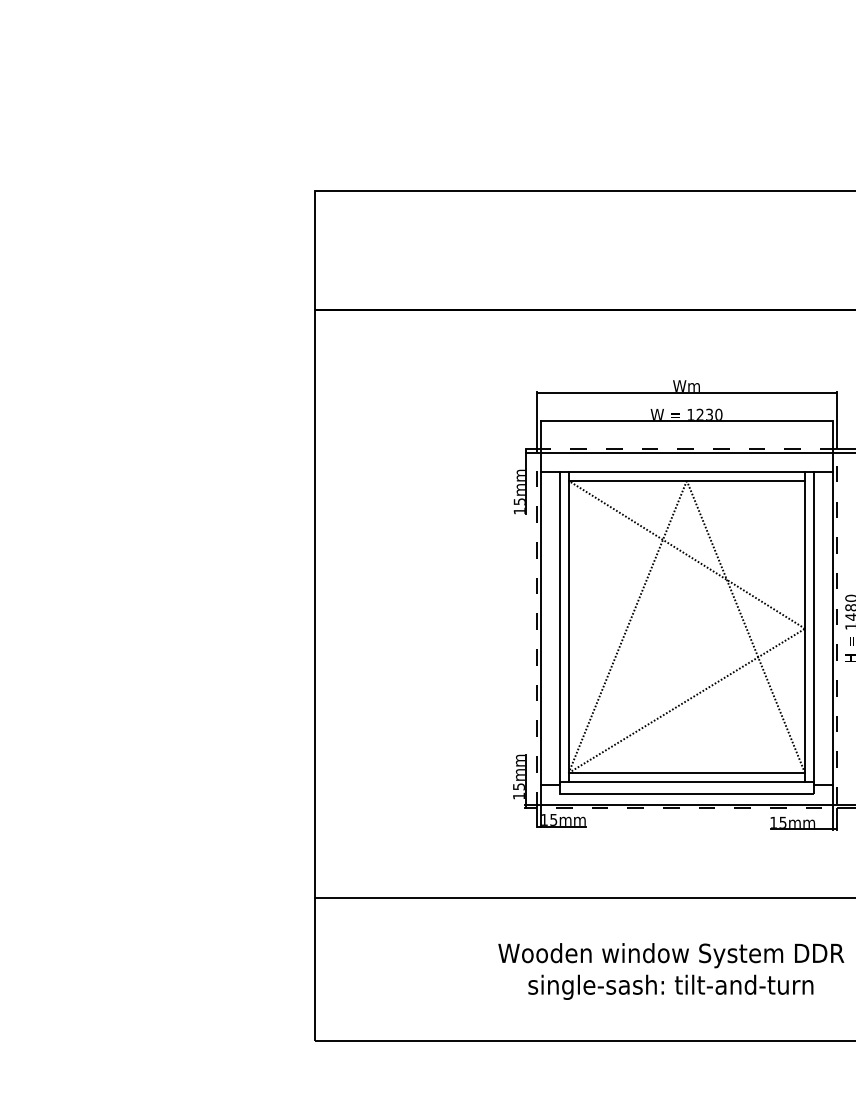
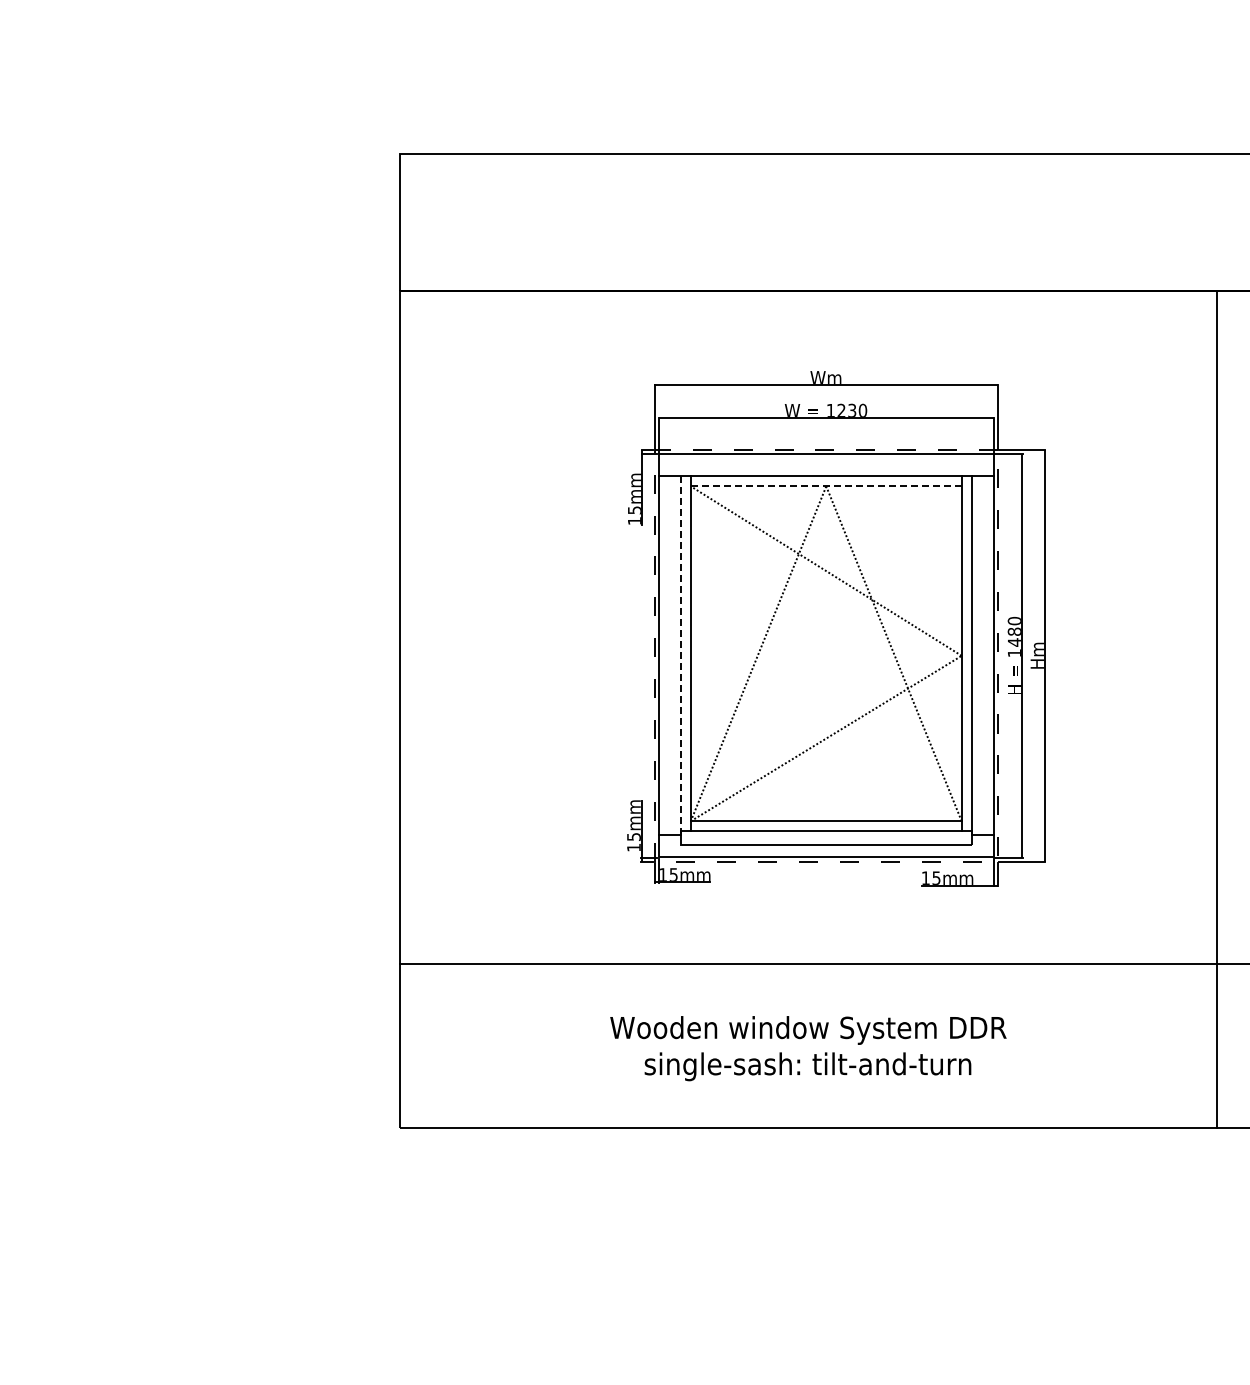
line: (687, 480) -> (826, 486), solid -> dashed
line: (559, 628) -> (680, 655), solid -> dashed

